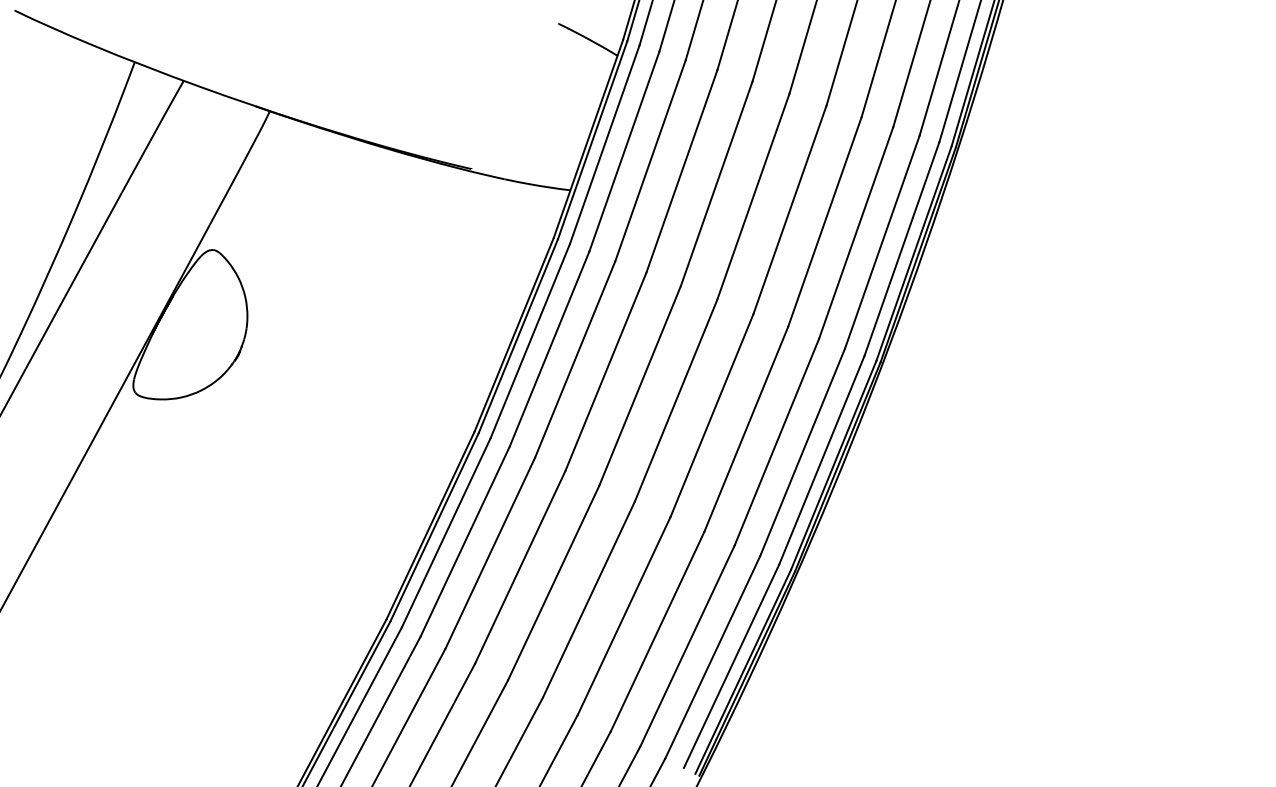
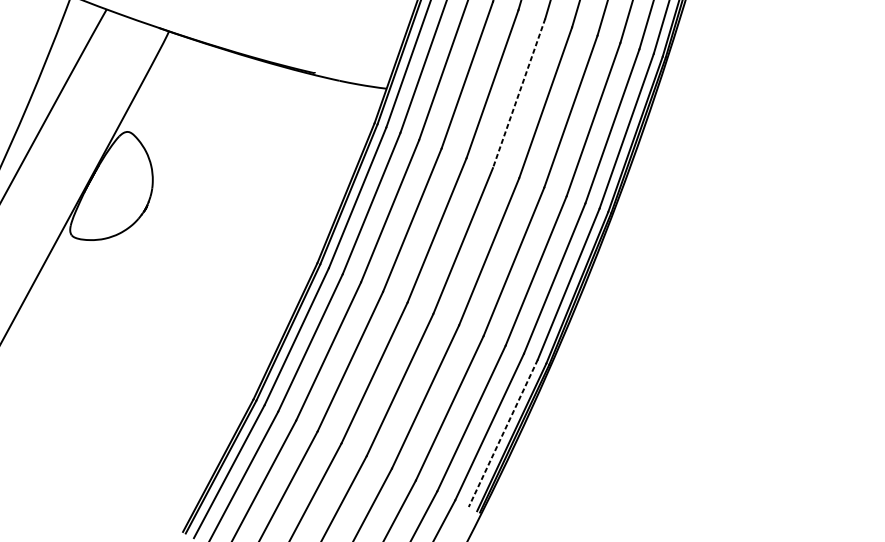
line: (753, 197) -> (519, 93), solid -> dashed
line: (731, 666) -> (503, 433), solid -> dashed

